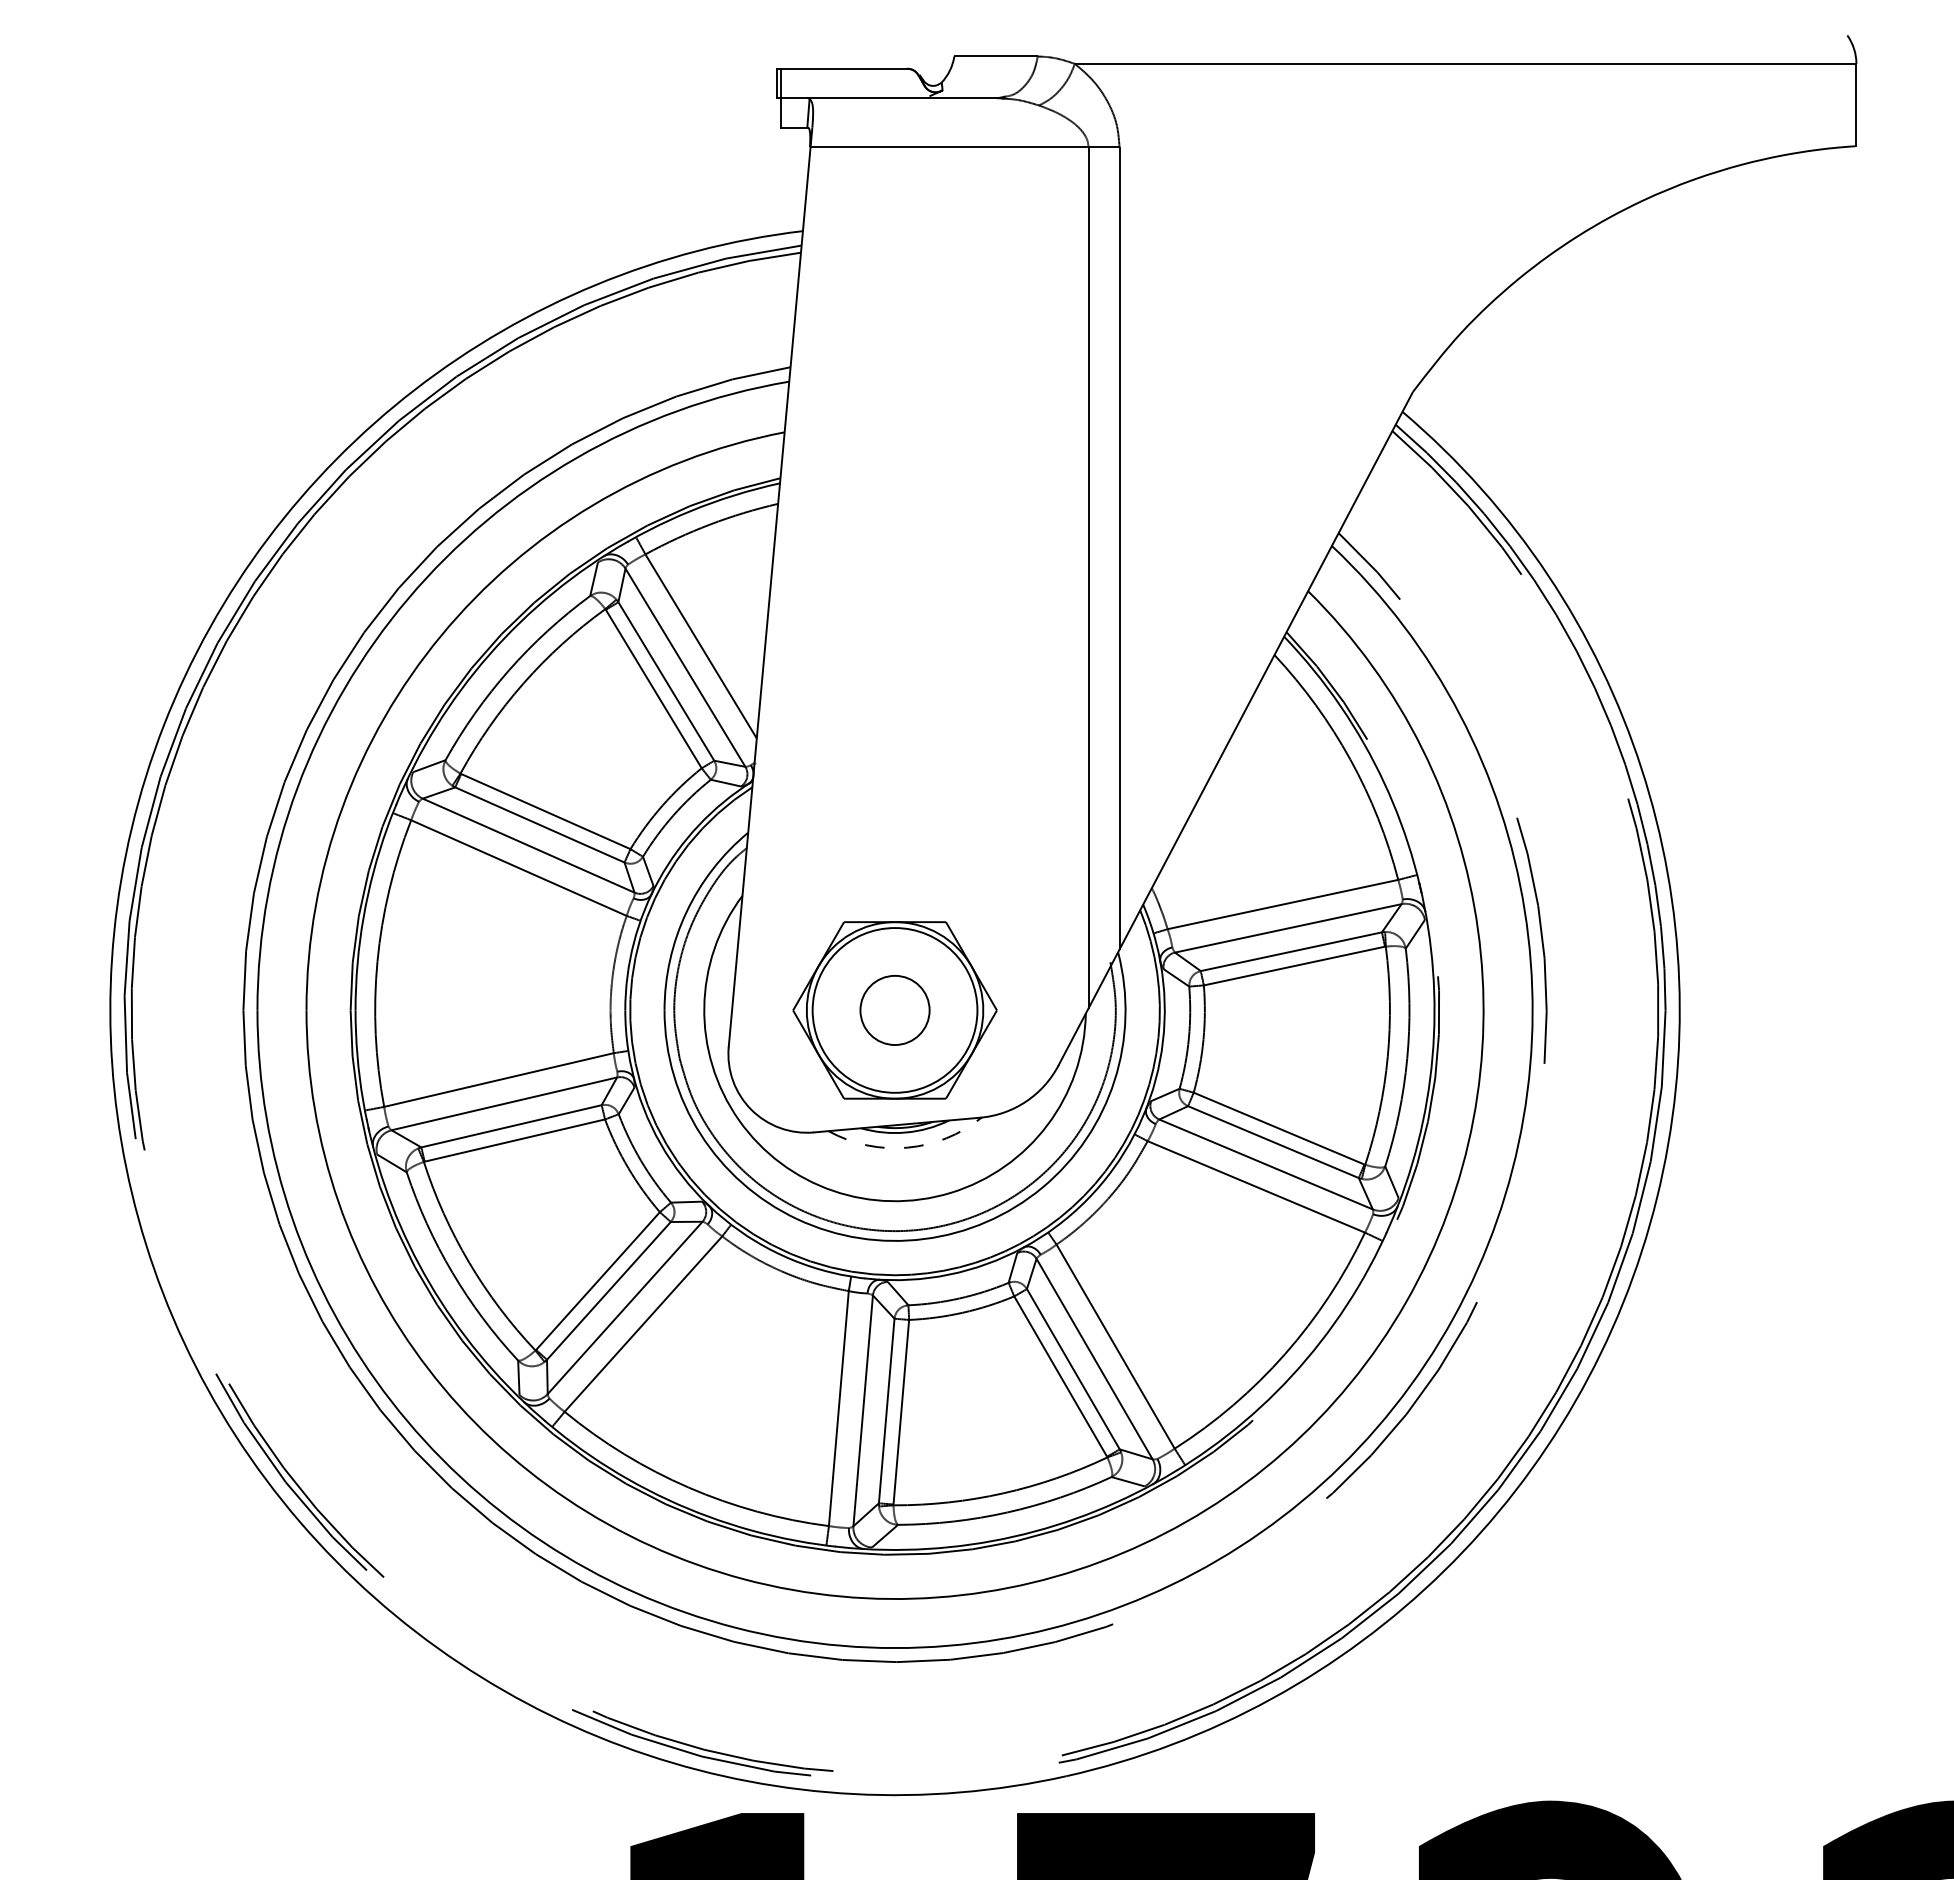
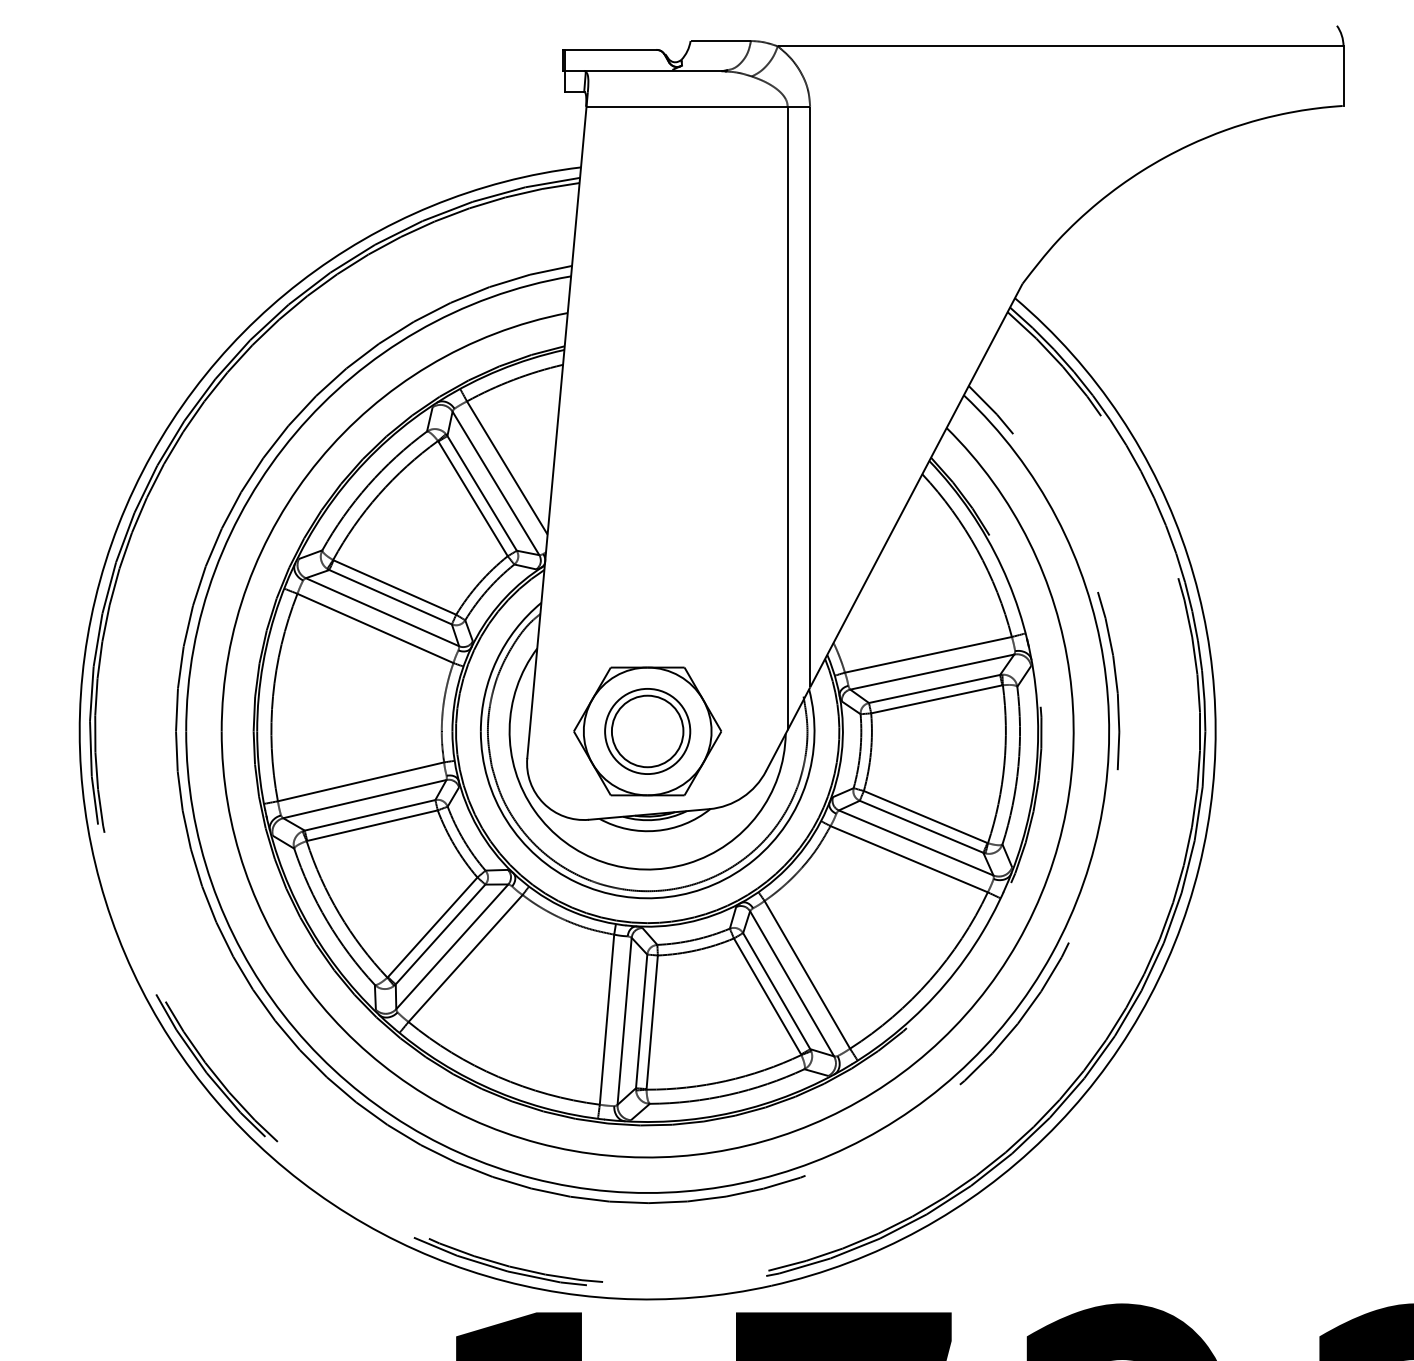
circle: (894, 1010) -> (647, 731), size x0.71
circle: (894, 1010) -> (647, 731), size x1.43
arc: (907, 1147) -> (656, 830), dashed -> solid

